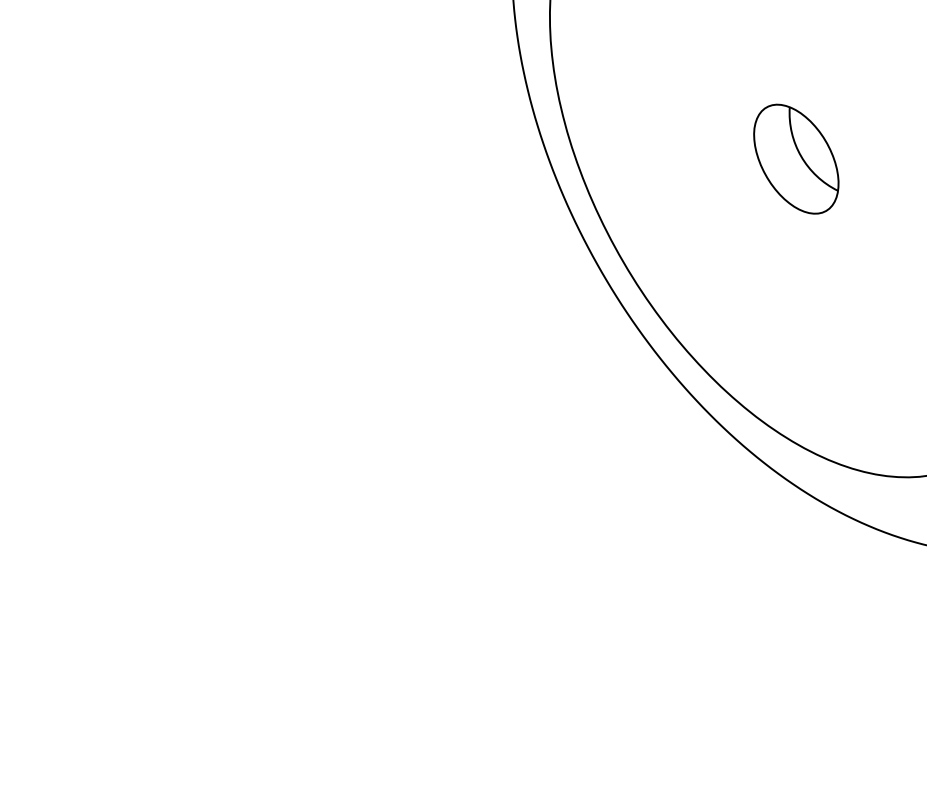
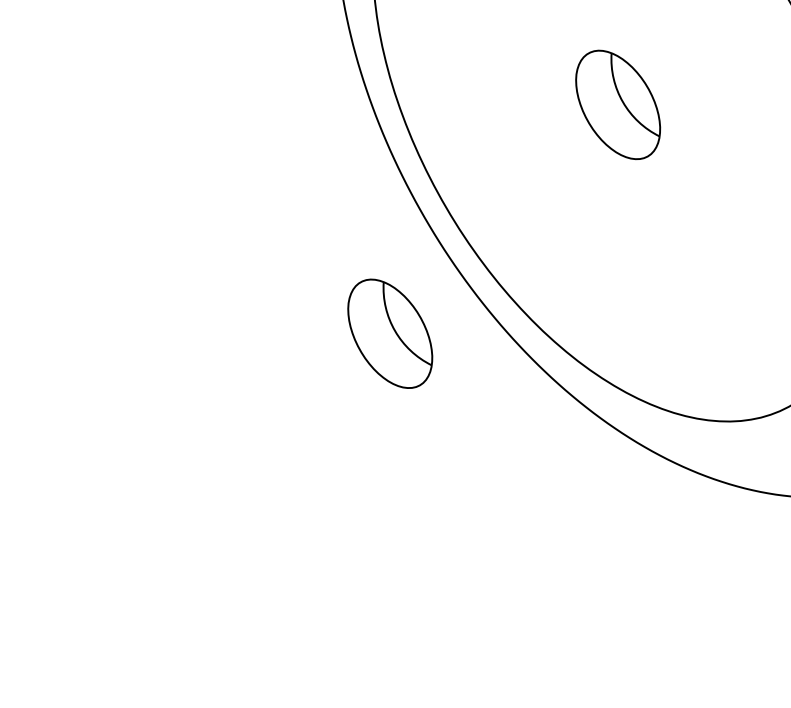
part: (567, 388) -> (390, 333), added

